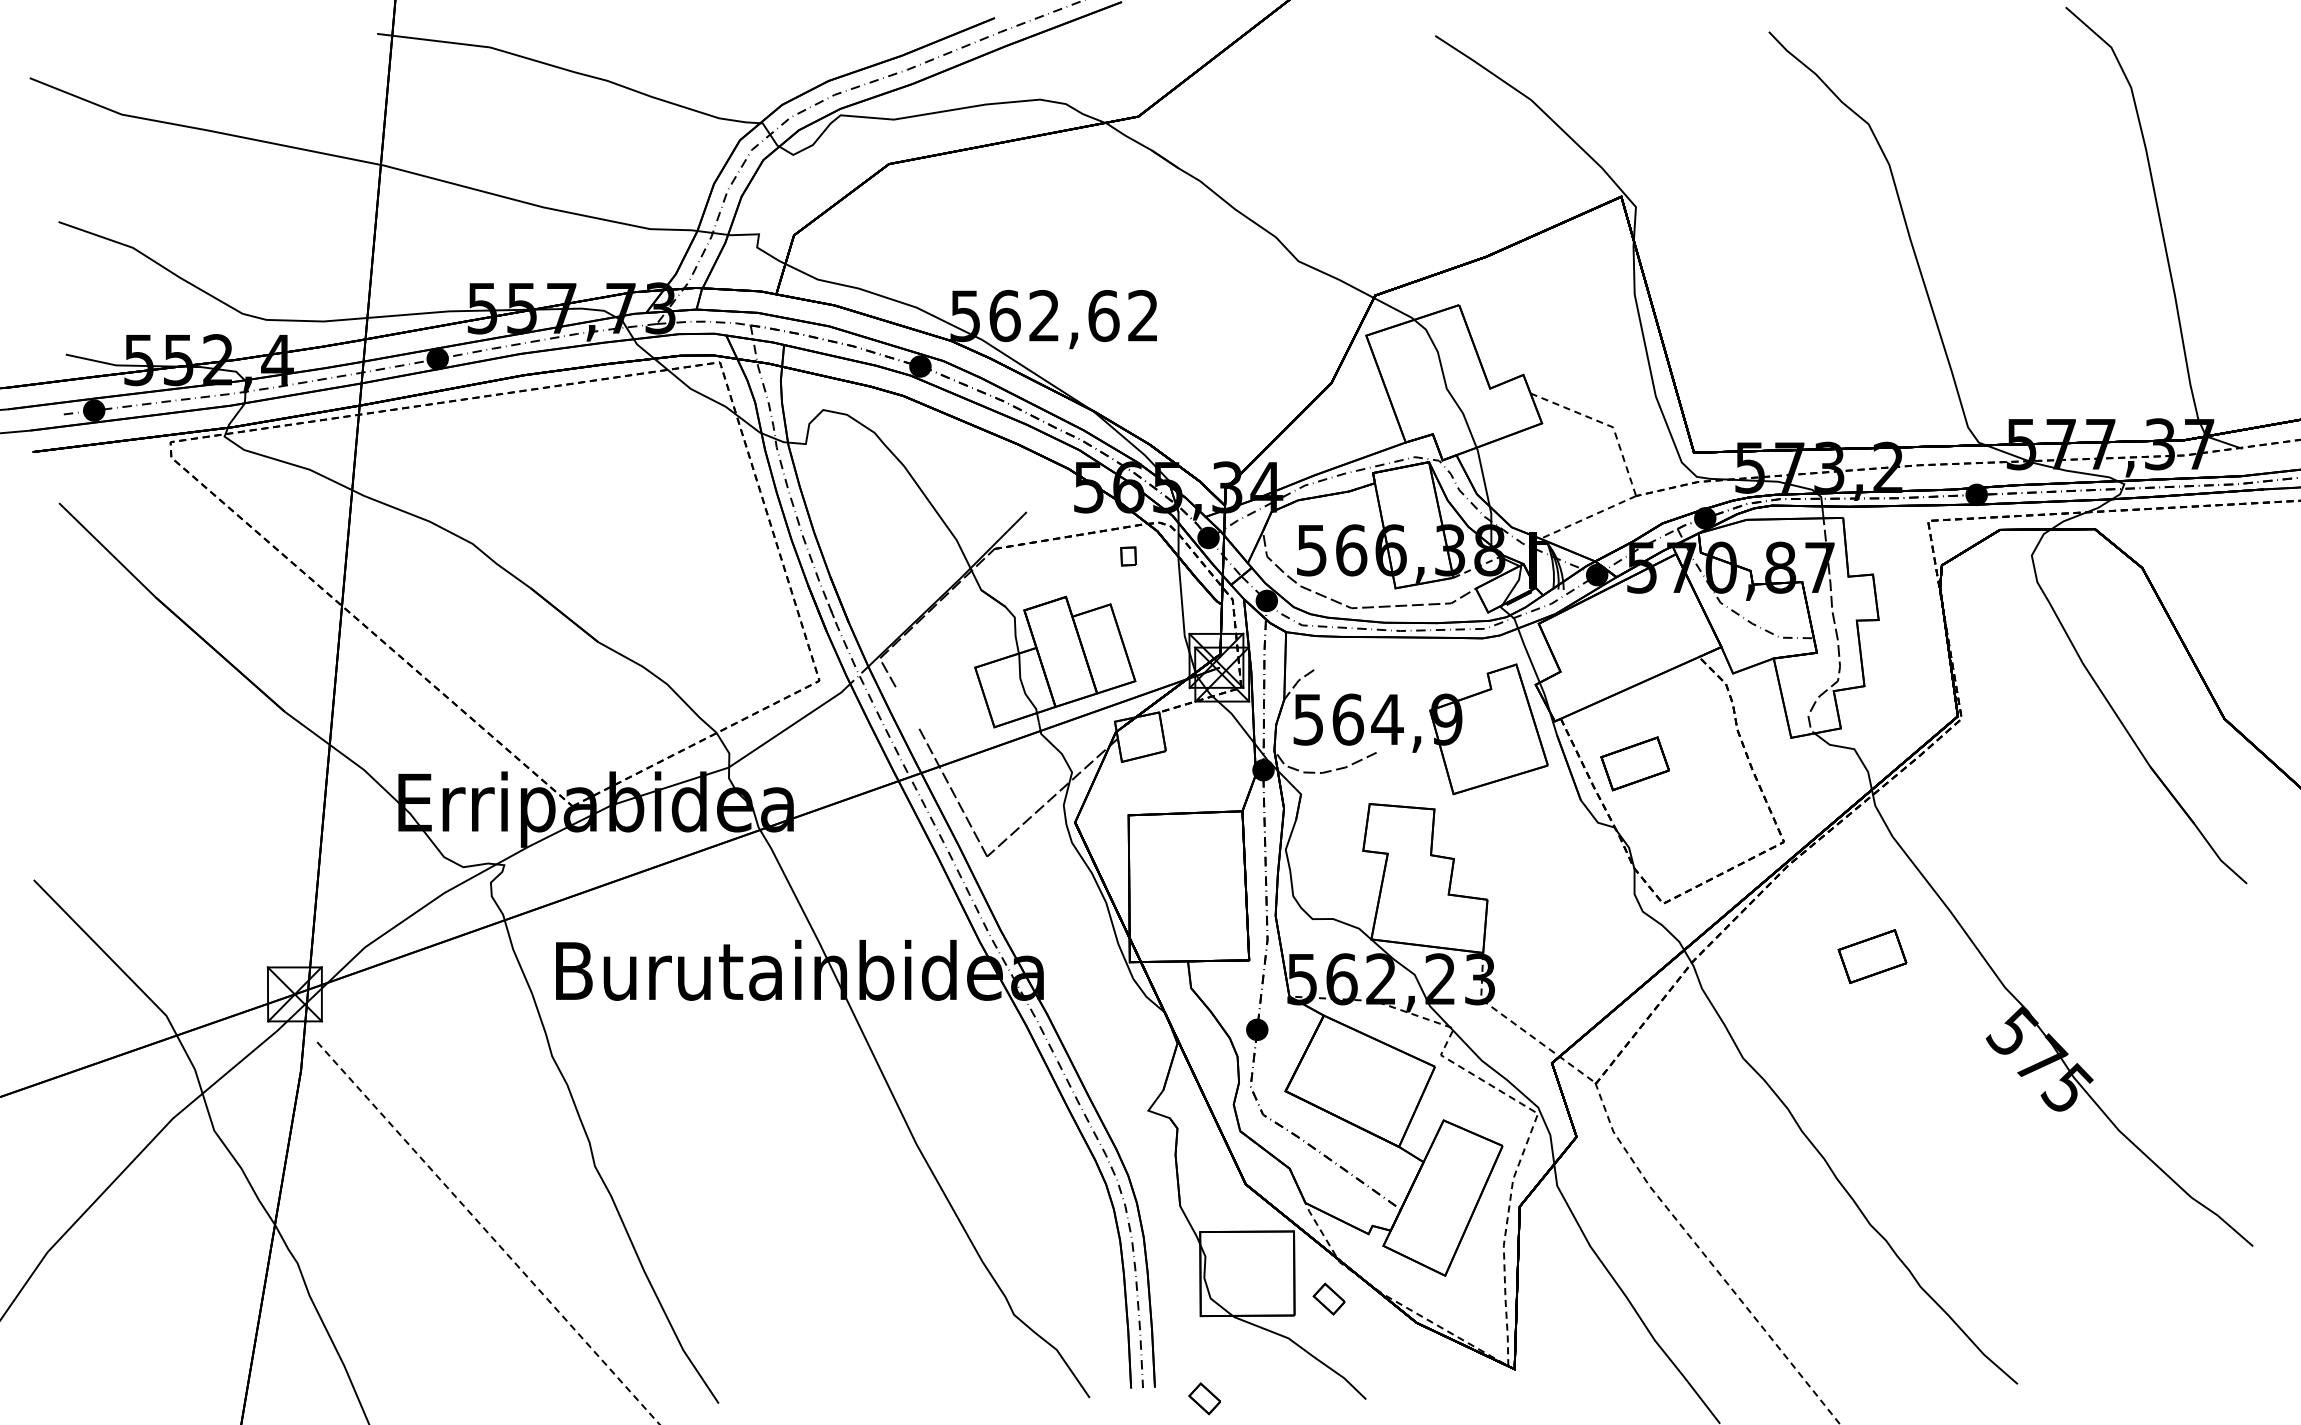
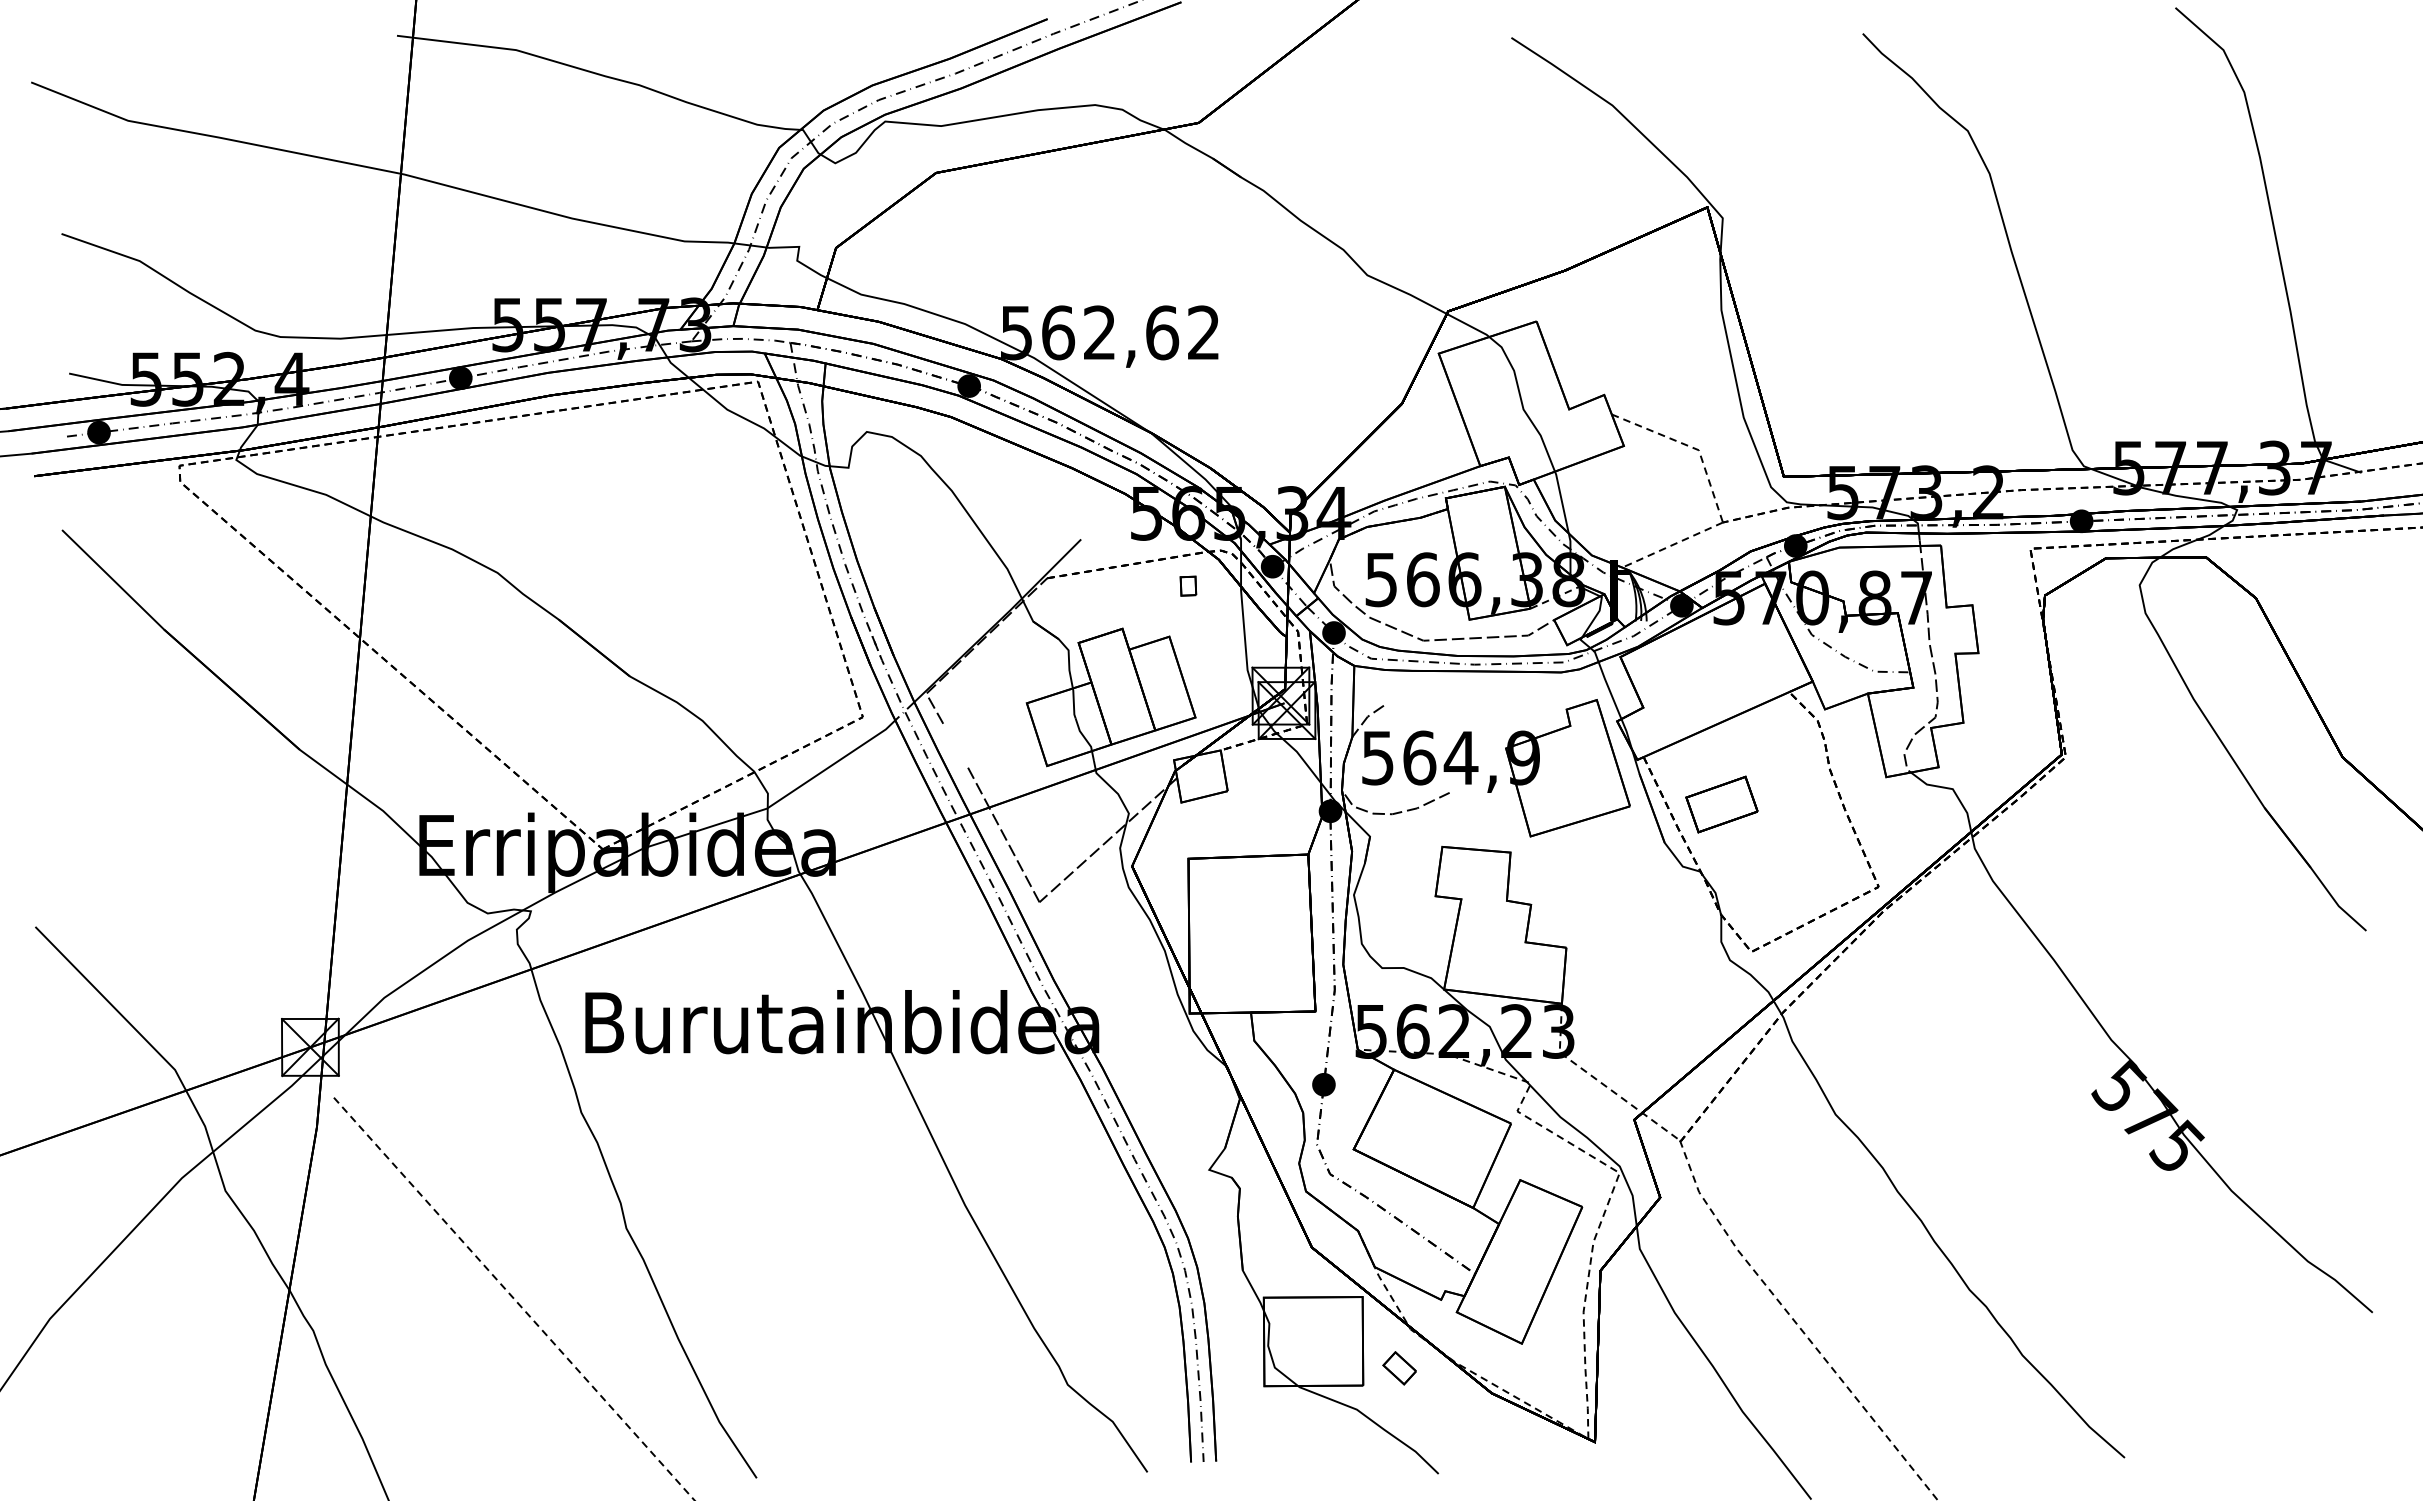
part: (1872, 956) -> (1971, 1007), removed
part: (1204, 1398) -> (1268, 1473), removed

